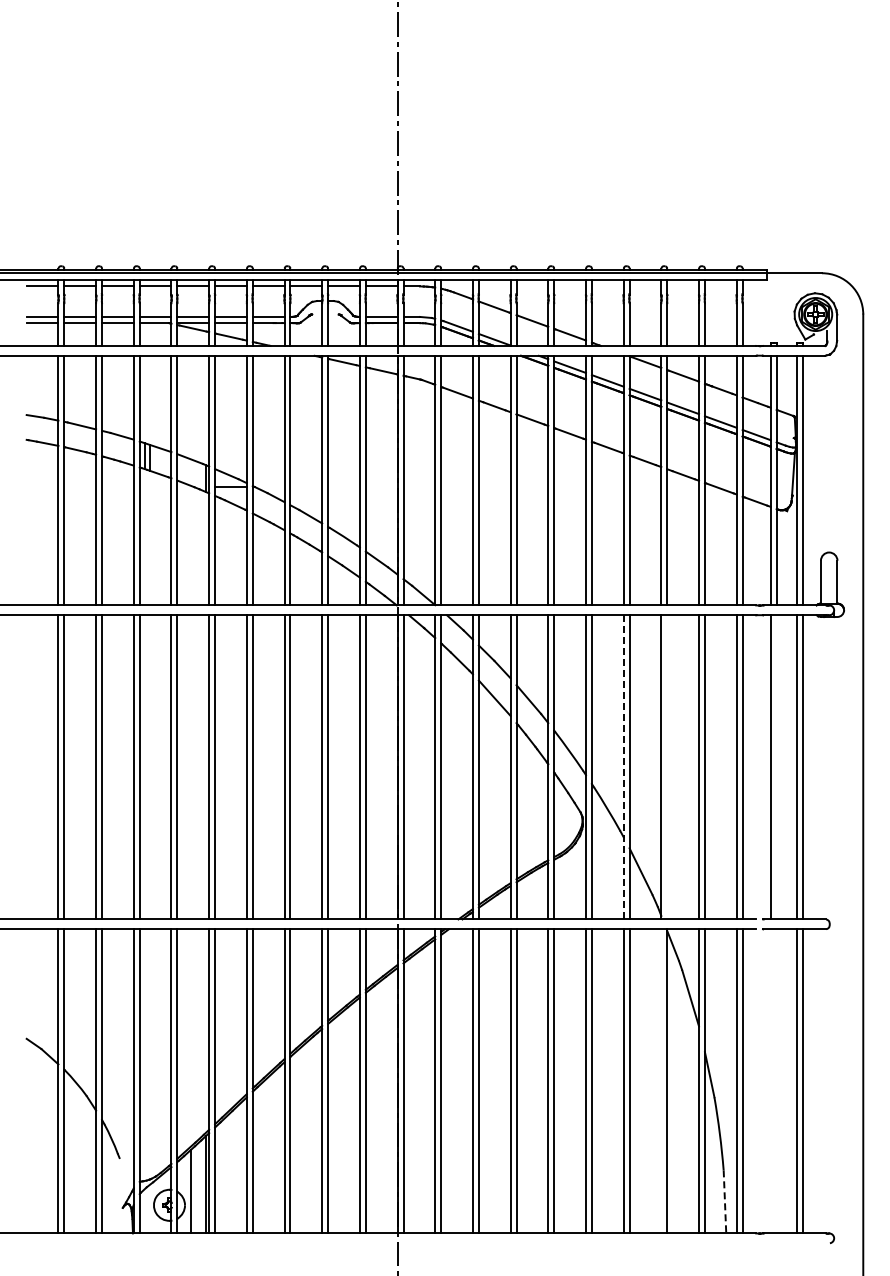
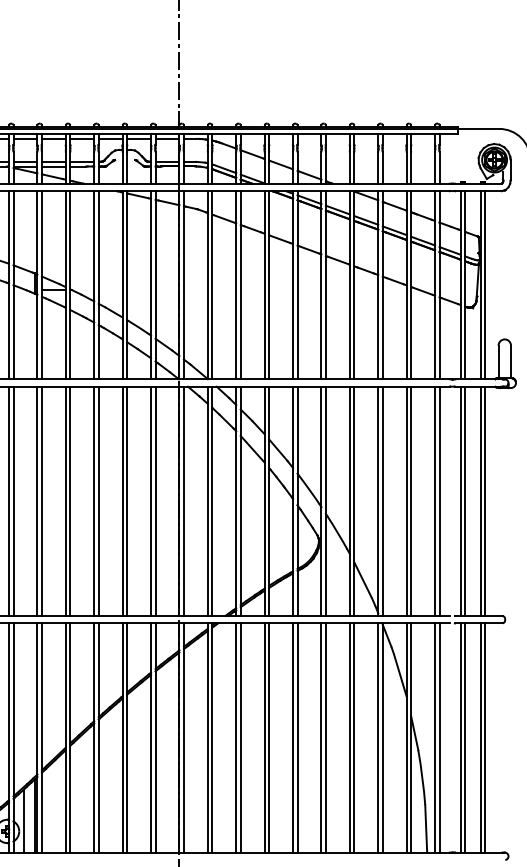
line: (623, 766) -> (349, 500), dashed -> solid
line: (667, 767) -> (382, 501), added
line: (776, 767) -> (465, 501), added
line: (661, 1081) -> (378, 738), added
line: (770, 1081) -> (460, 738), added
line: (776, 1081) -> (465, 738), added
line: (724, 1201) -> (425, 828), dashed -> solid

